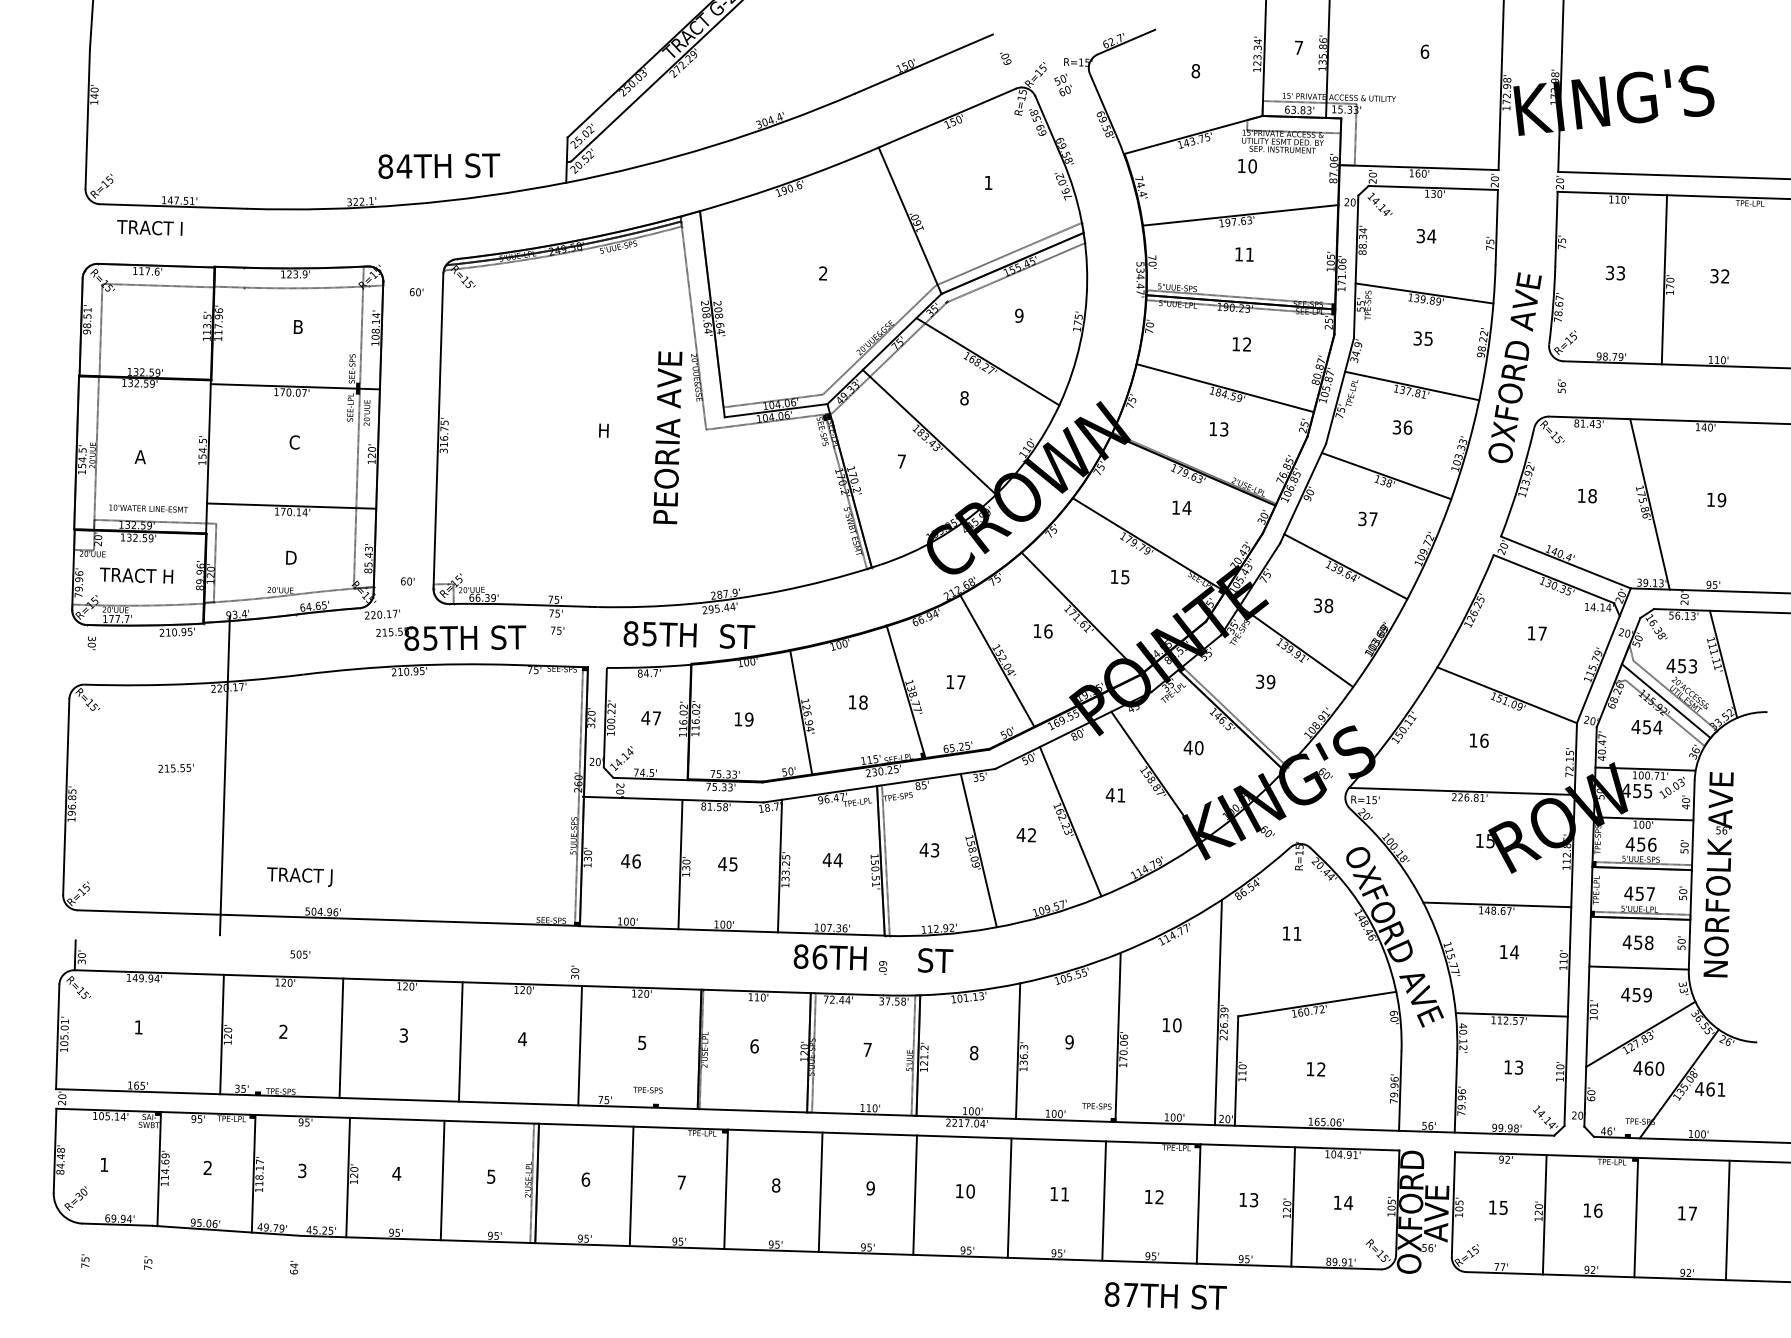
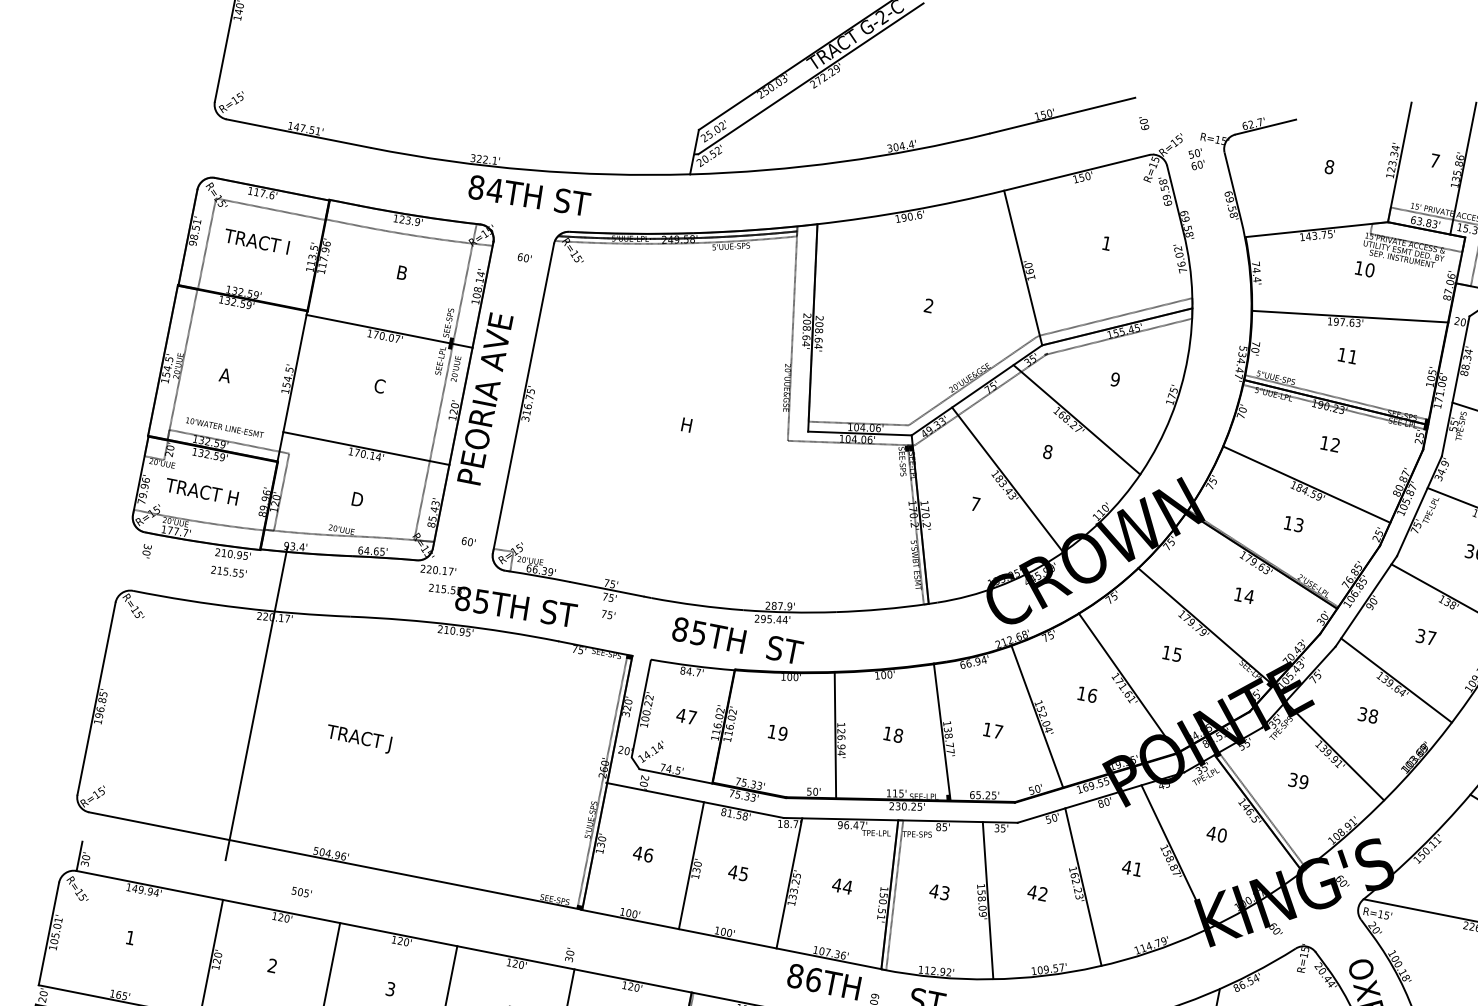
text: (439, 165) -> (529, 195), moved
text: (149, 227) -> (256, 241), moved
text: (667, 437) -> (485, 398), moved
text: (175, 767) -> (228, 571), moved
text: (299, 876) -> (358, 738), moved

